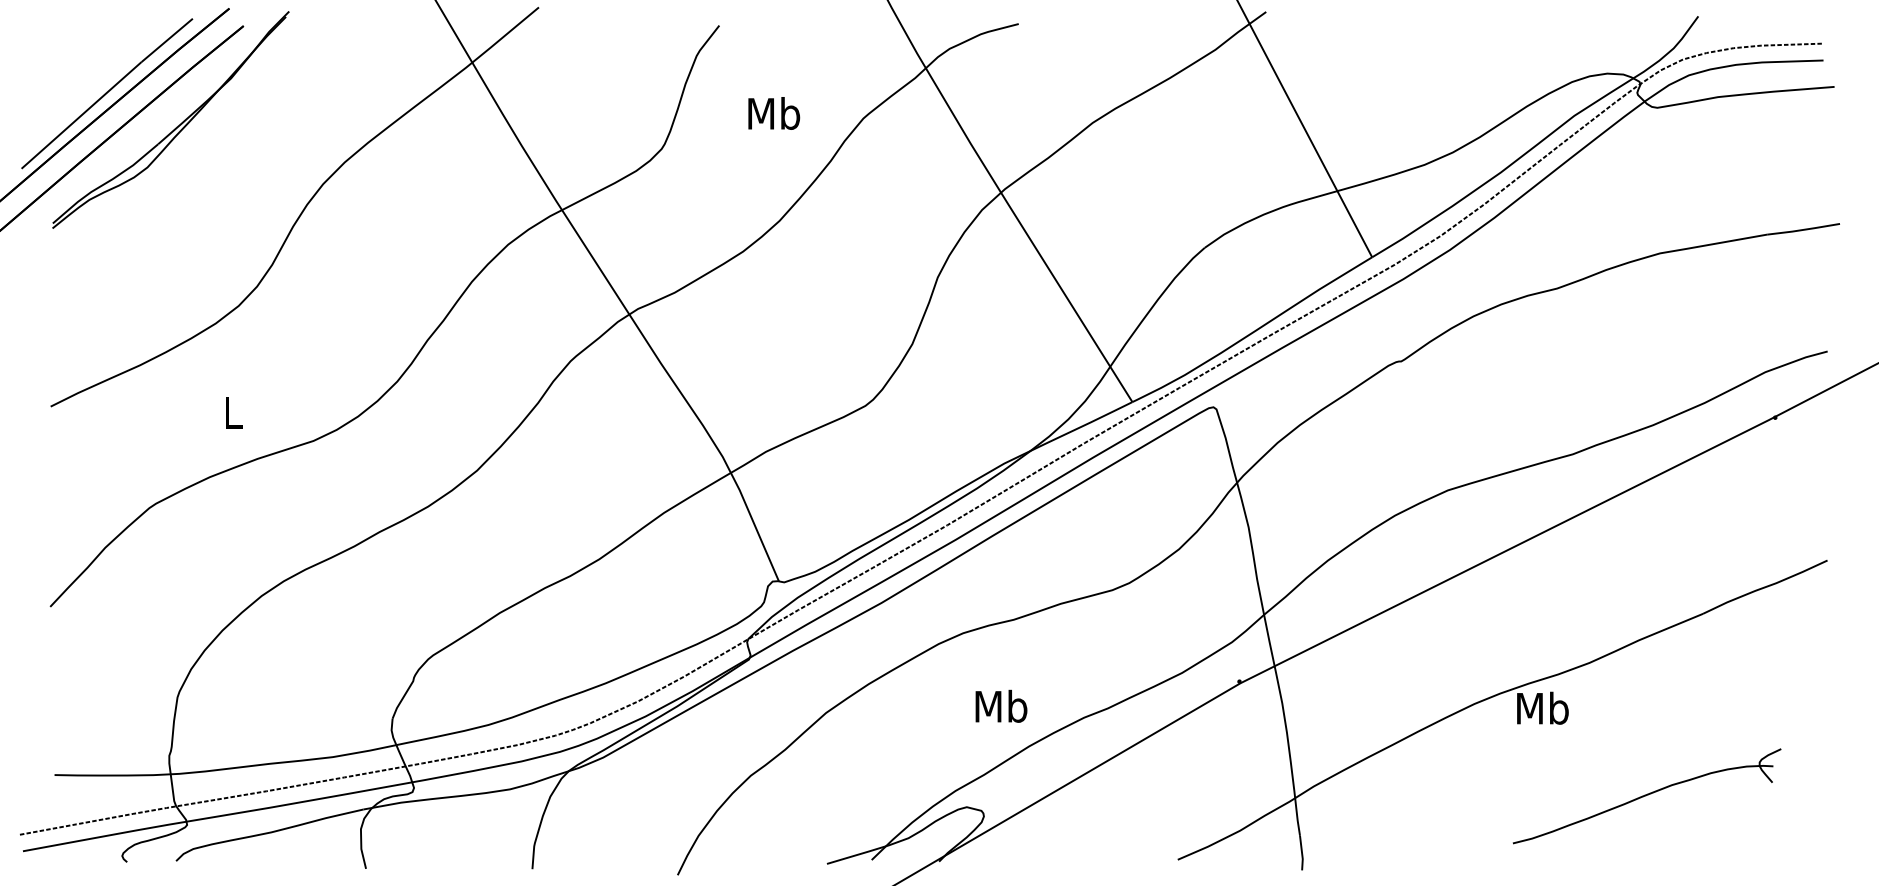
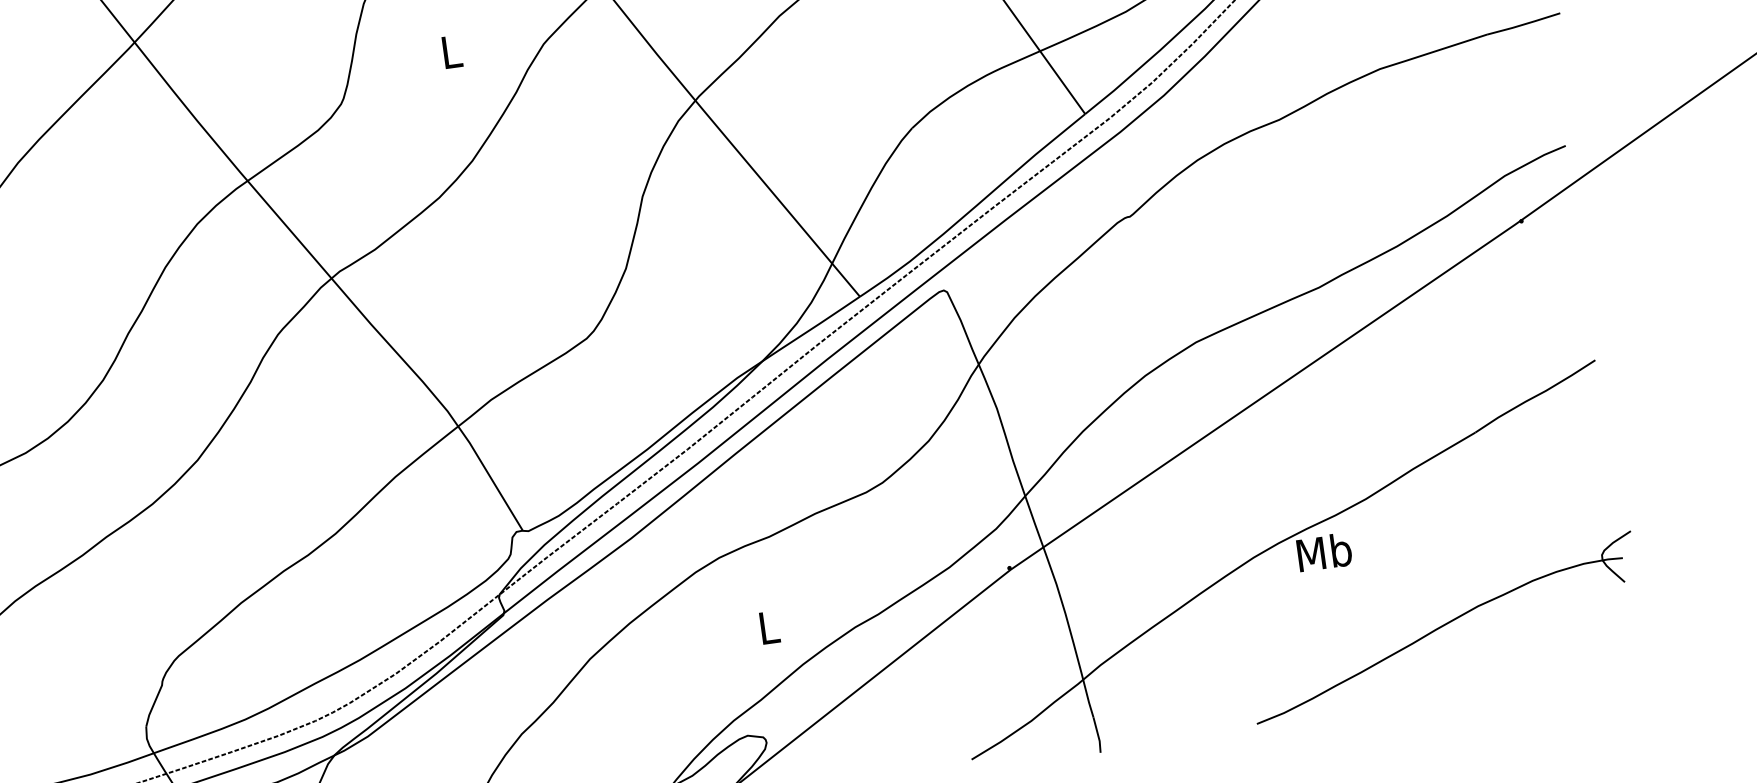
text: (774, 113) -> (451, 51), Mb -> L
text: (1001, 705) -> (768, 626), Mb -> L
part: (1646, 796) -> (1443, 628), size x1.43

